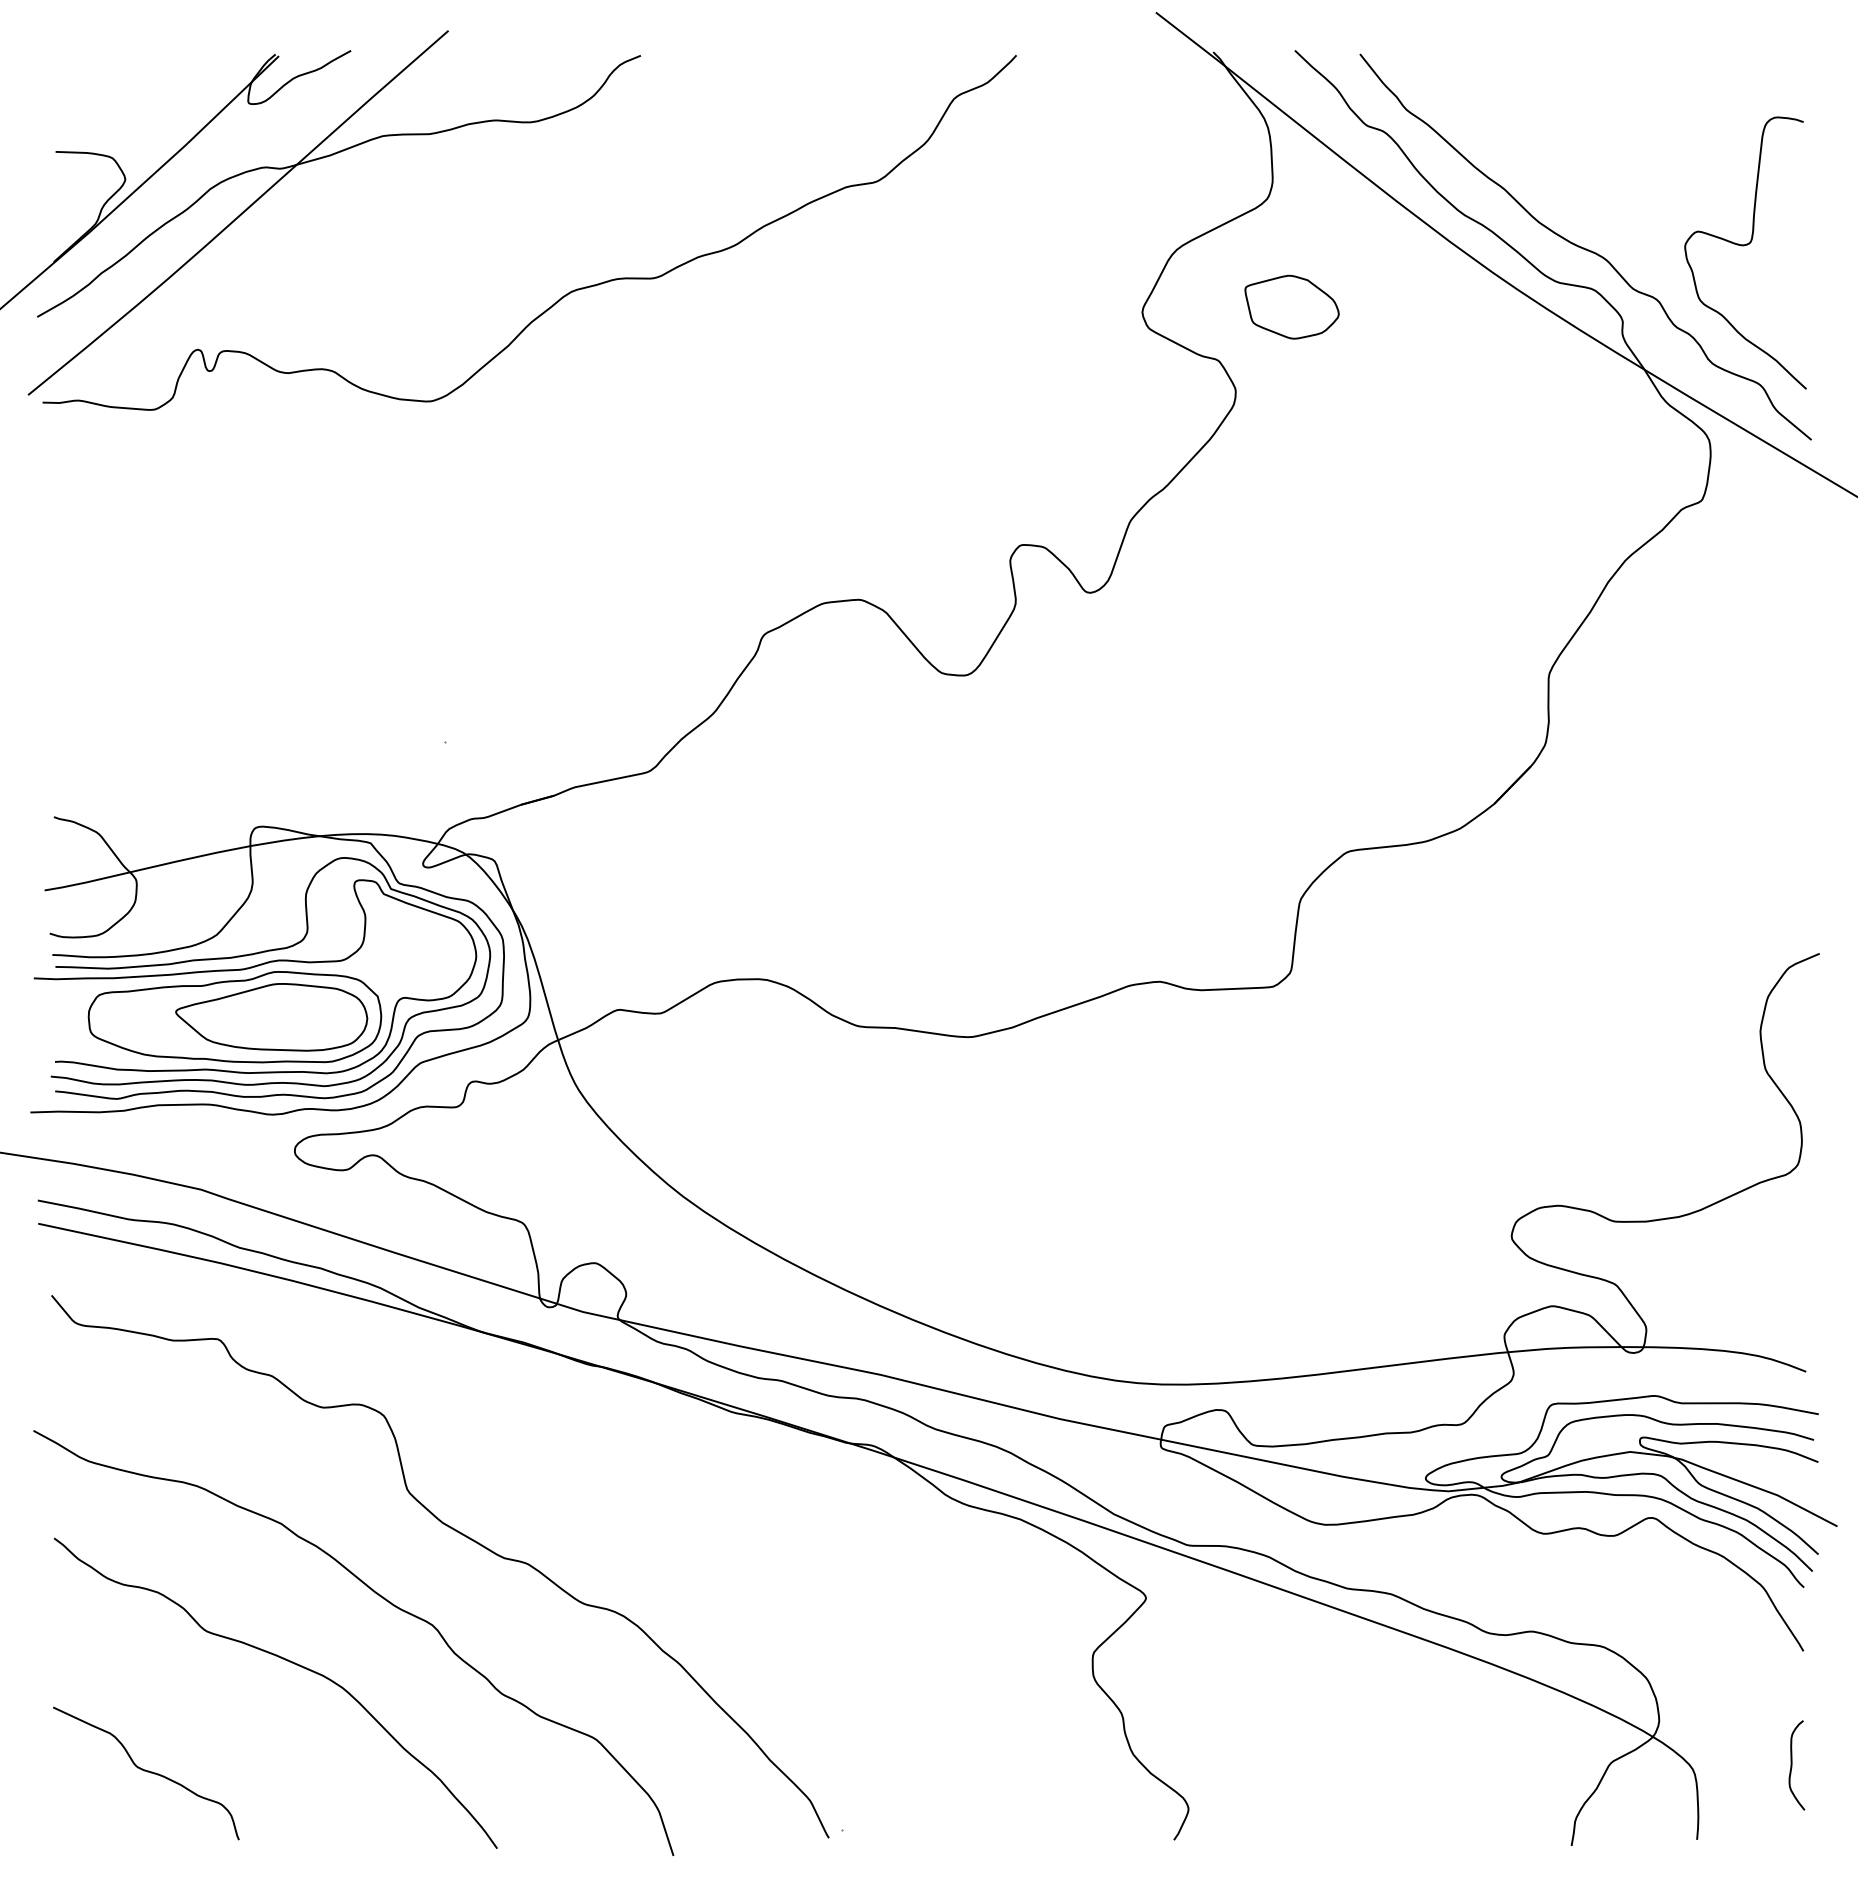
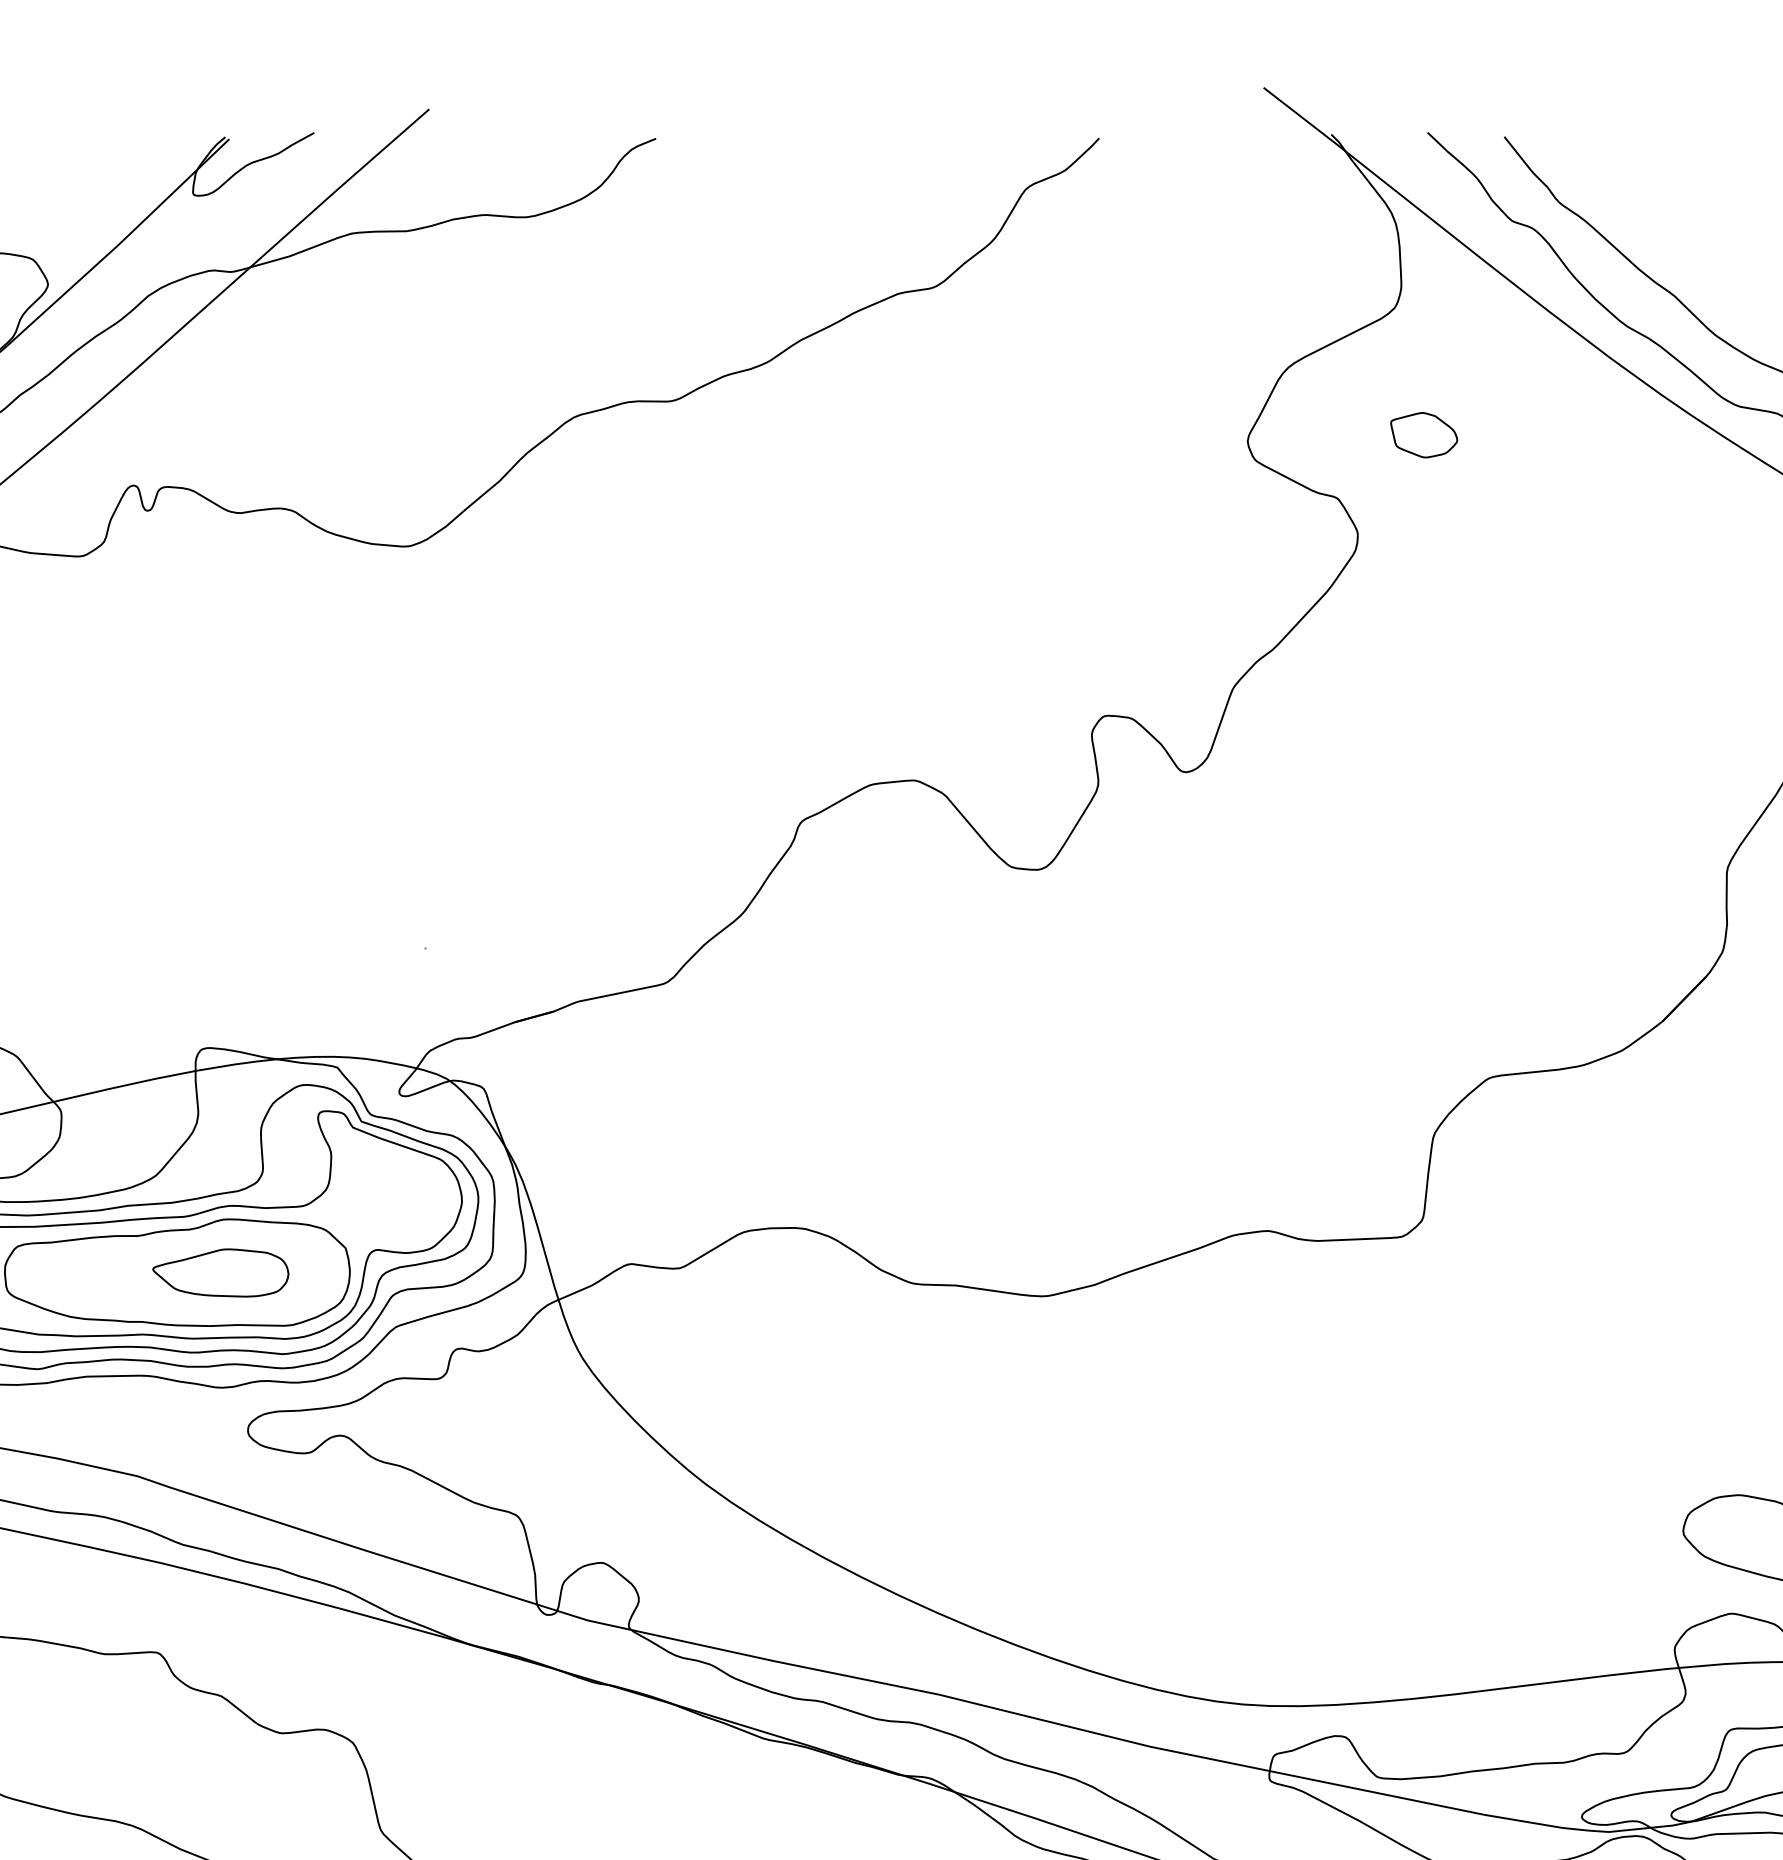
part: (1291, 306) -> (1423, 434), size x0.6
part: (271, 1017) -> (220, 1273), size x0.6

